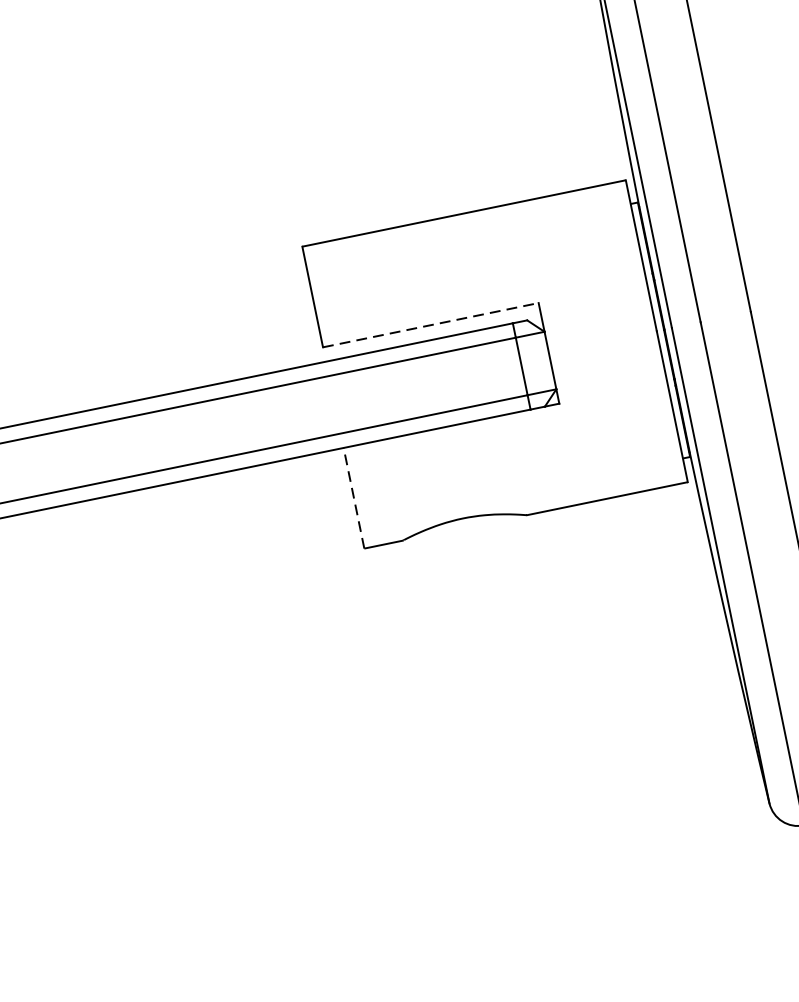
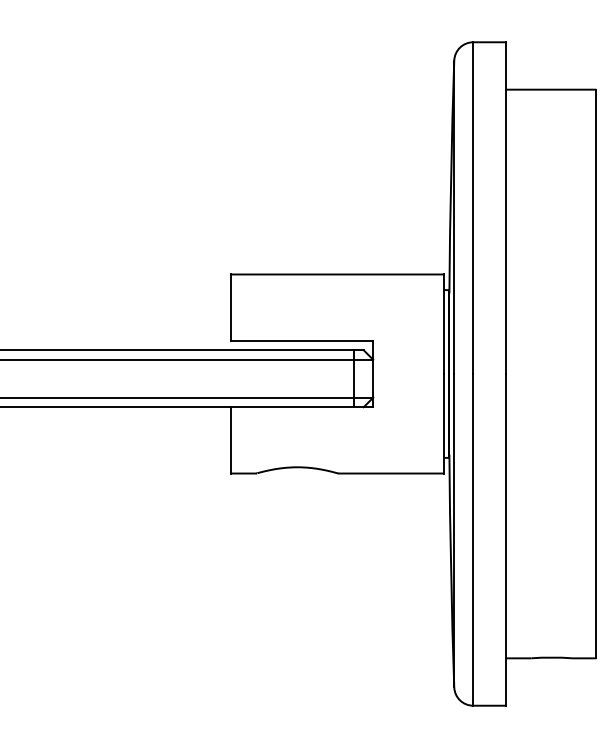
line: (431, 324) -> (302, 340), dashed -> solid
line: (354, 496) -> (231, 439), dashed -> solid

